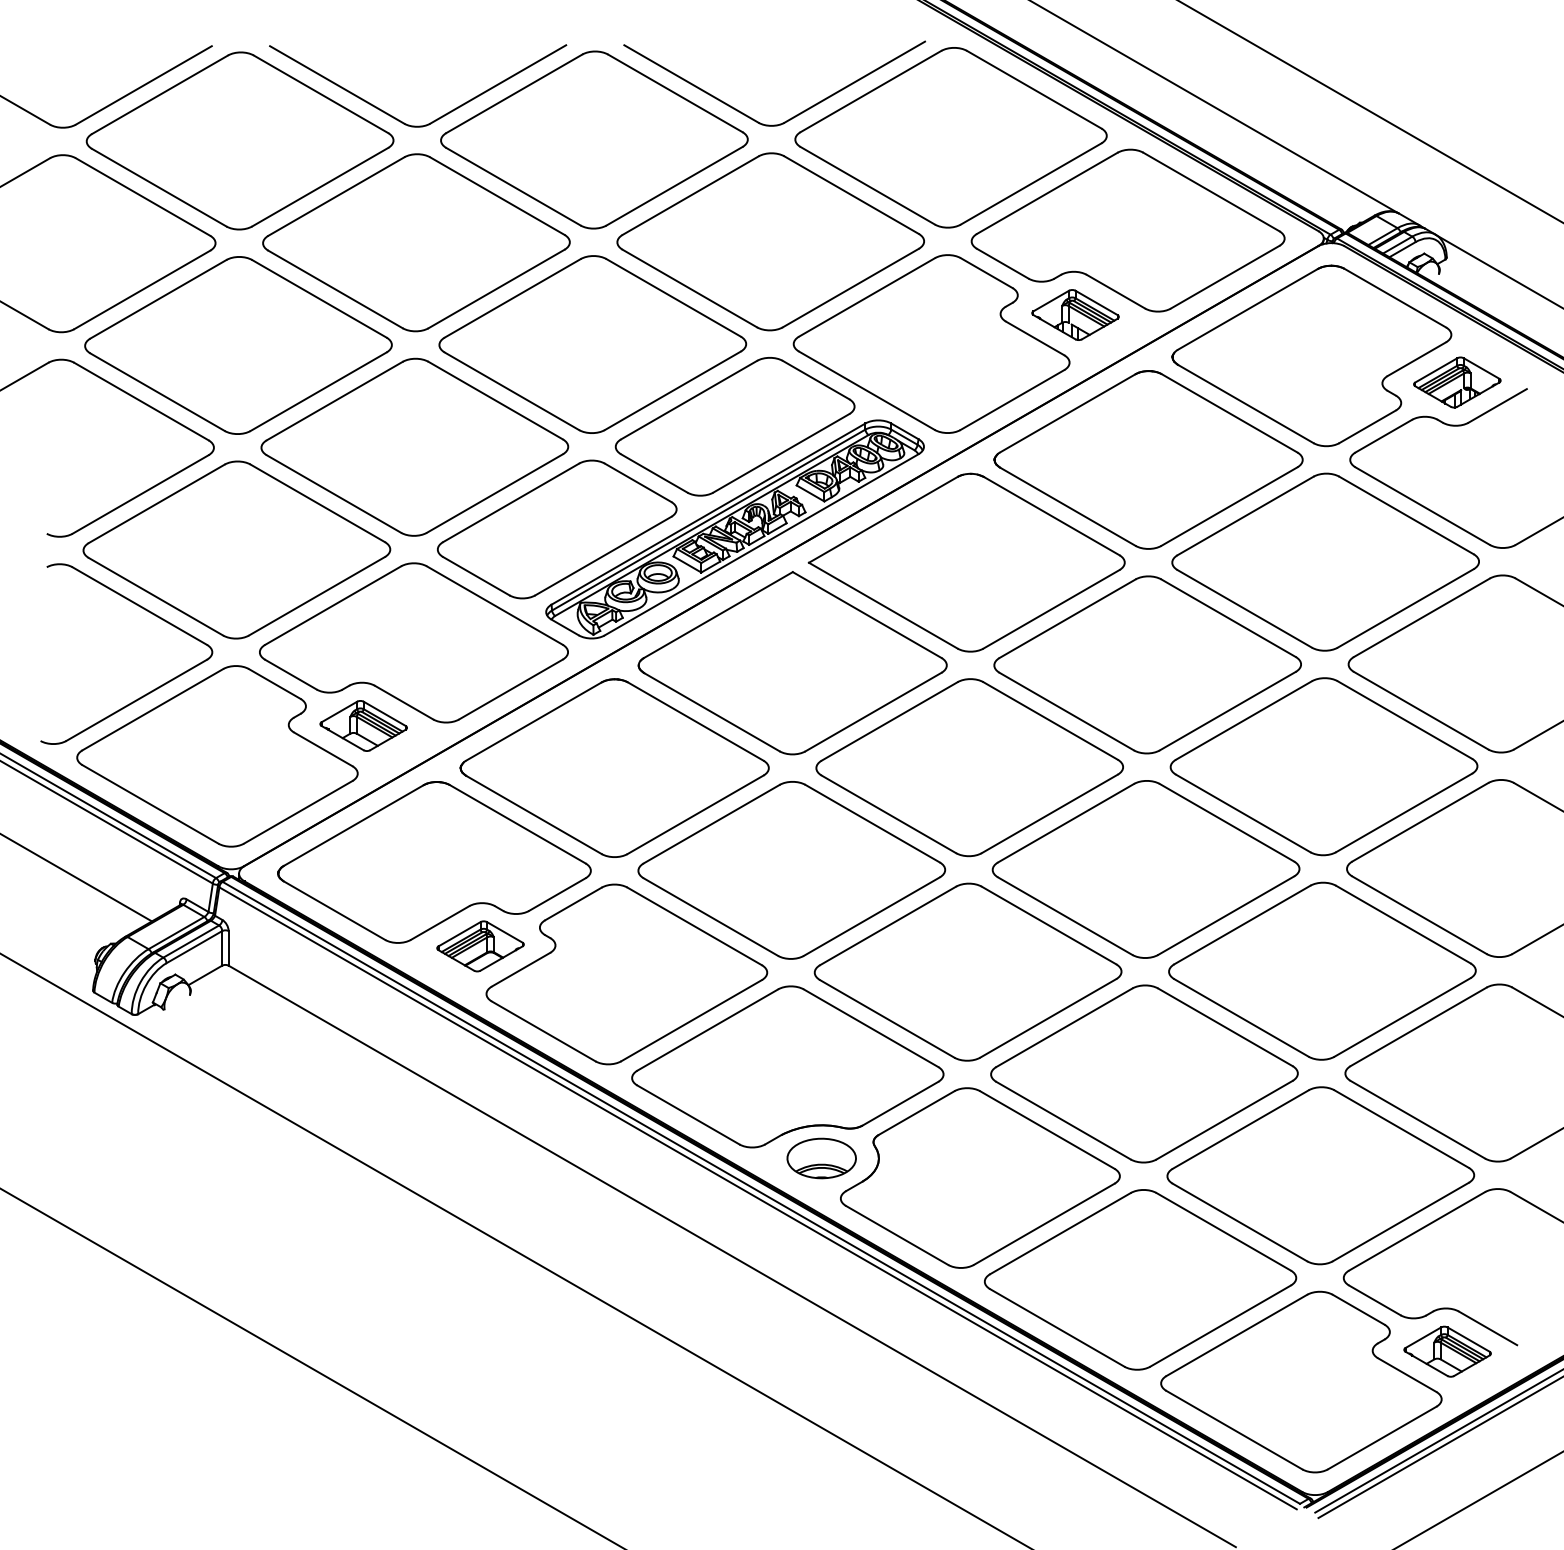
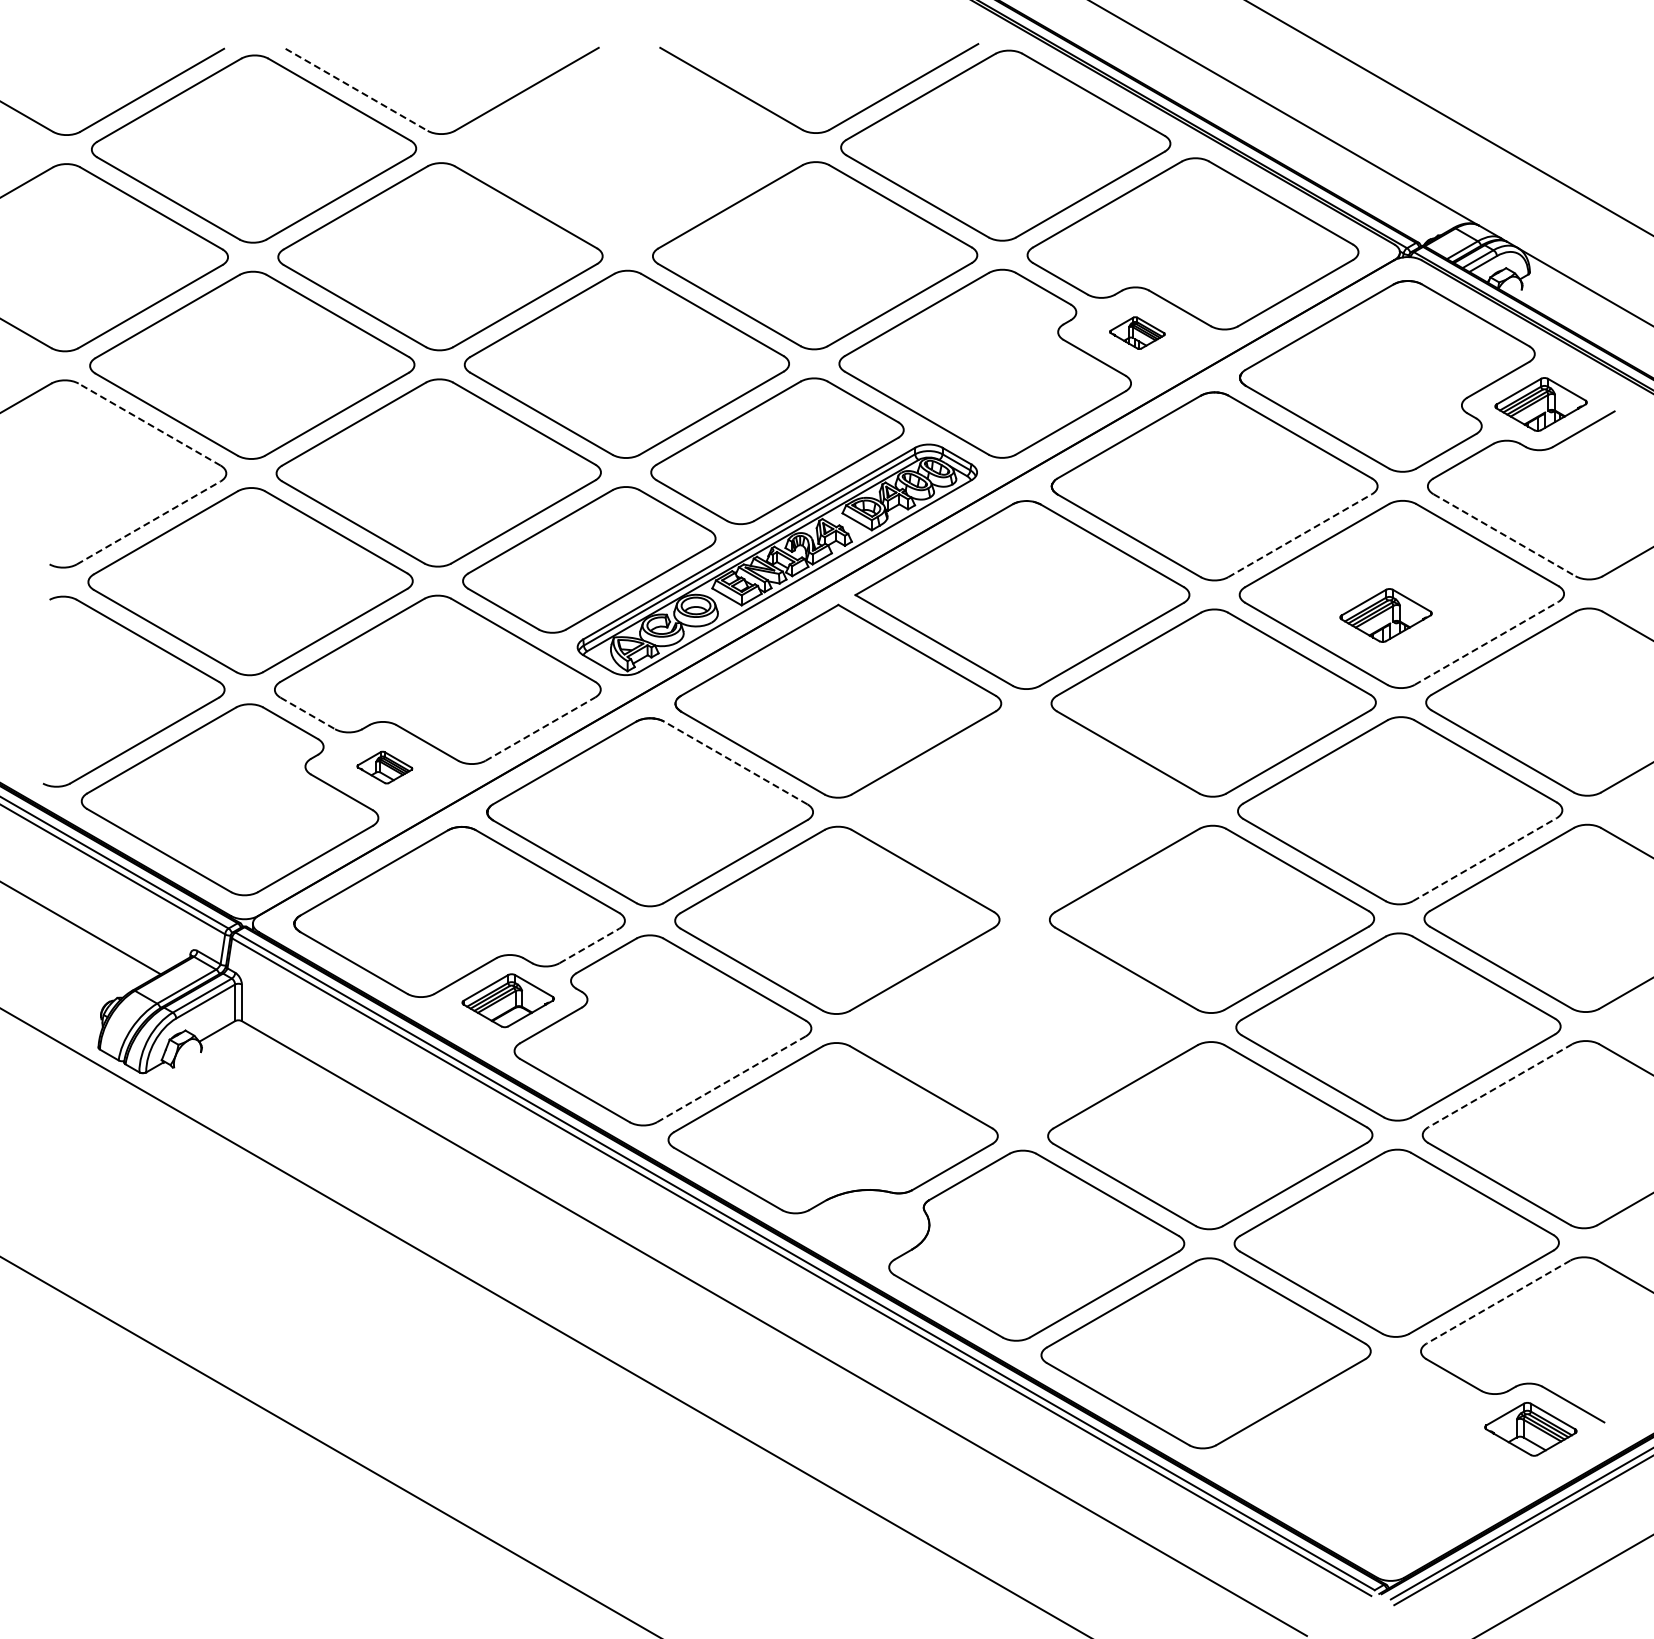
line: (337, 84) -> (356, 89), solid -> dashed
part: (594, 139) -> (628, 147), removed
part: (1075, 314) -> (1137, 332), size x0.6
line: (141, 401) -> (149, 424), solid -> dashed
line: (140, 494) -> (148, 522), solid -> dashed
line: (1229, 506) -> (1300, 535), solid -> dashed
line: (1422, 506) -> (1504, 535), solid -> dashed
part: (1310, 582) -> (1385, 615), added
line: (1405, 608) -> (1486, 643), solid -> dashed
line: (290, 674) -> (307, 713), solid -> dashed
line: (511, 688) -> (540, 728), solid -> dashed
line: (695, 721) -> (735, 762), solid -> dashed
part: (363, 725) -> (384, 767), size x0.6
part: (969, 767) -> (1025, 811), removed
line: (1403, 812) -> (1484, 859), solid -> dashed
line: (557, 894) -> (589, 945), solid -> dashed
part: (967, 971) -> (1023, 1027), removed
line: (691, 1020) -> (731, 1079), solid -> dashed
line: (1418, 1026) -> (1500, 1085), solid -> dashed
part: (821, 1158) -> (868, 1224), removed
line: (1417, 1231) -> (1498, 1302), solid -> dashed
part: (1301, 1382) -> (1376, 1461), removed

